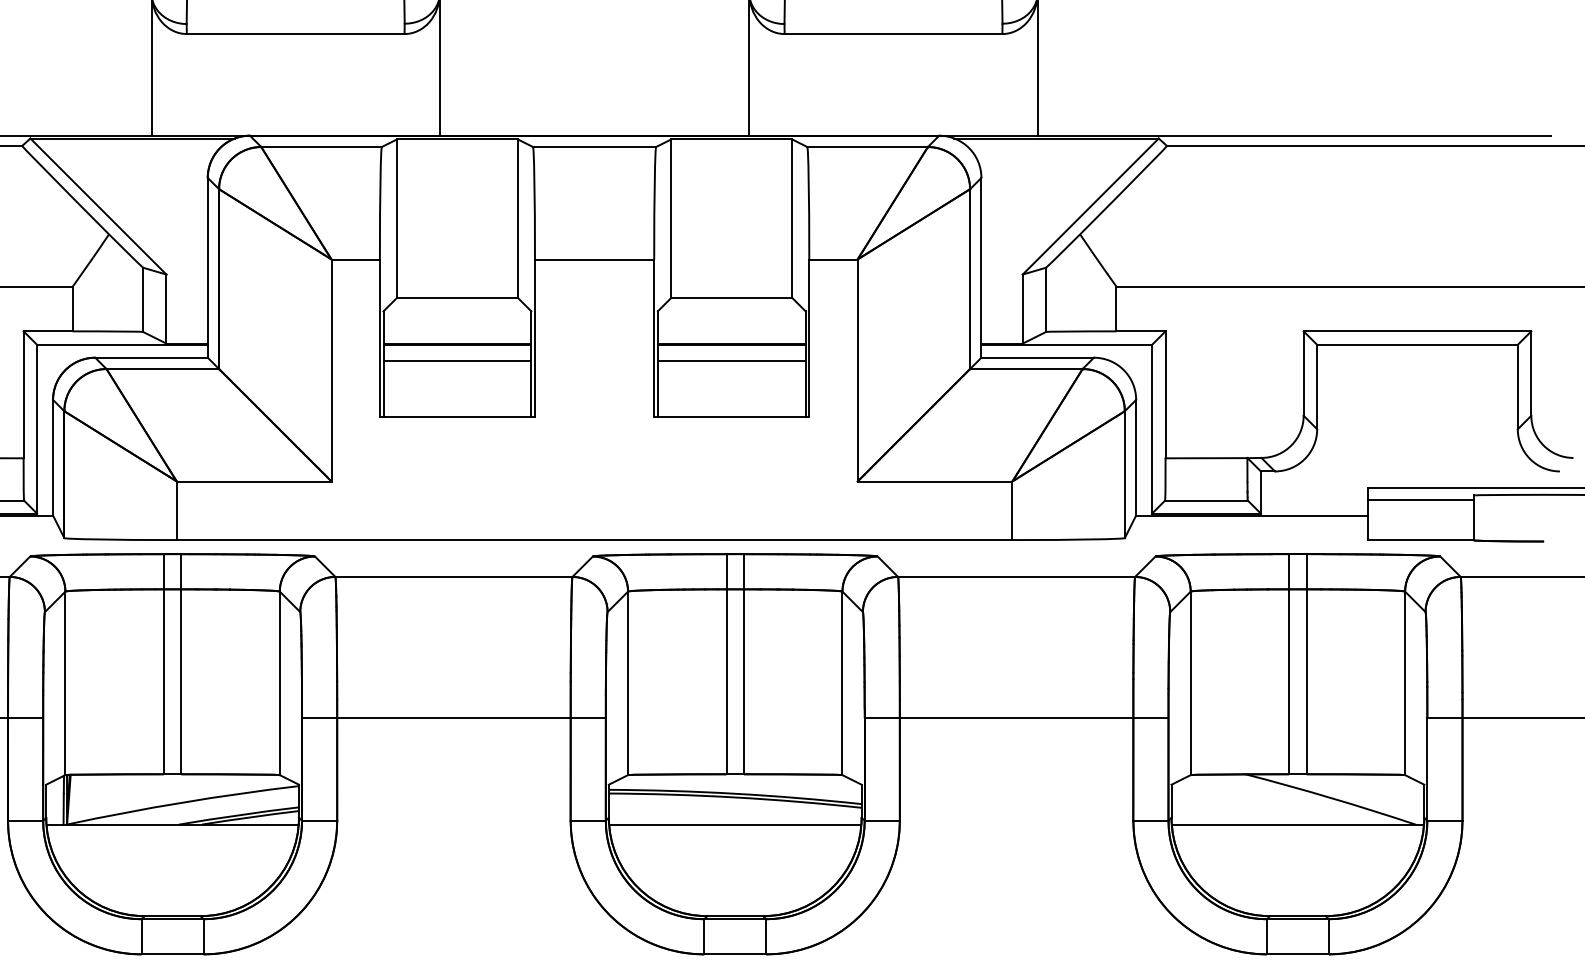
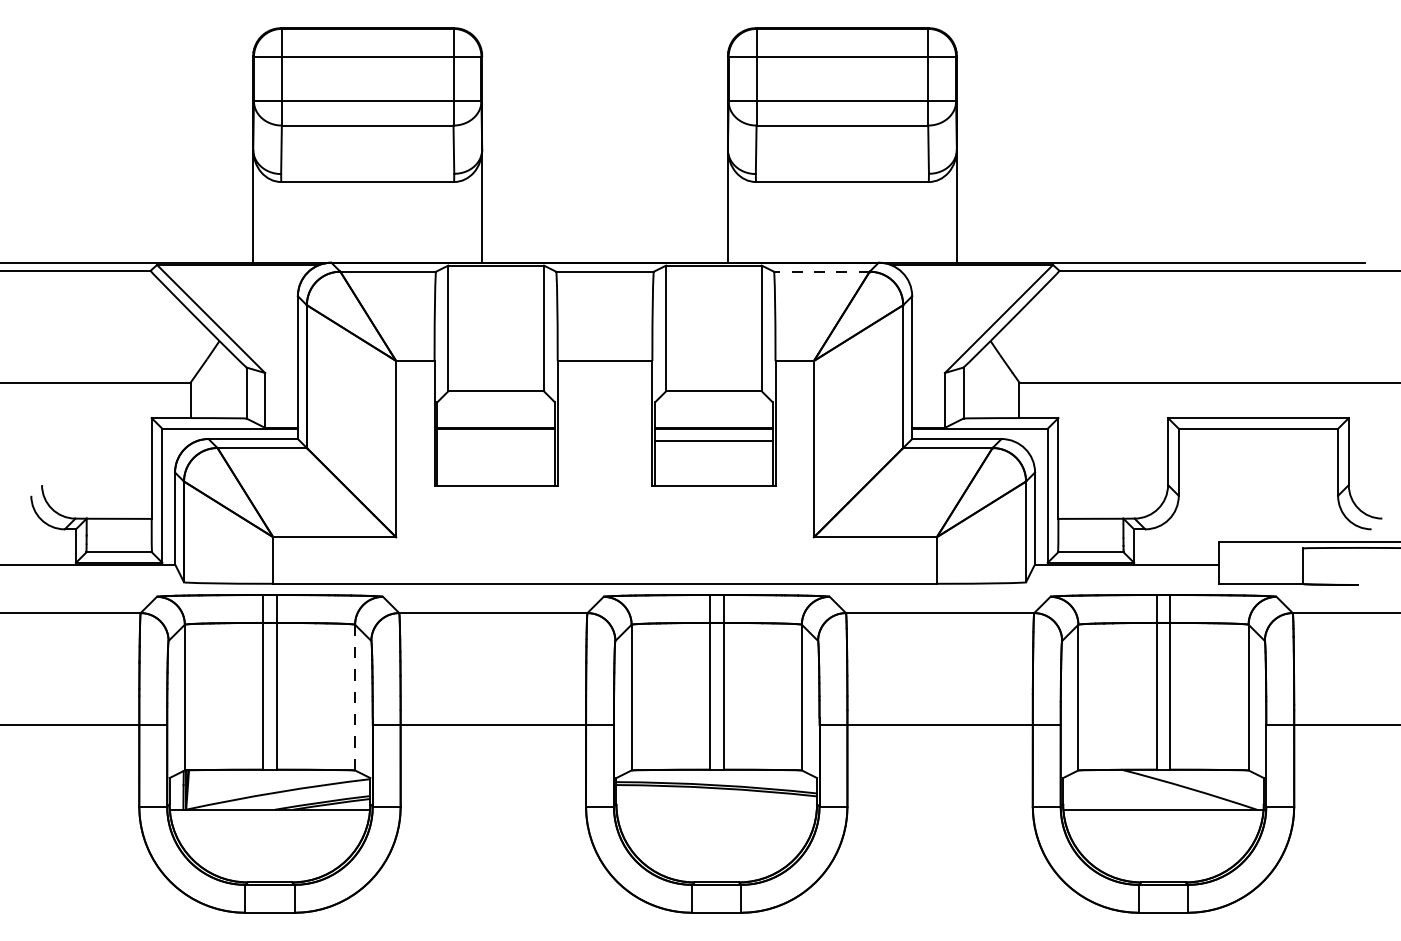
line: (867, 146) -> (821, 271), solid -> dashed
line: (456, 360) -> (495, 441), removed
line: (1421, 499) -> (1261, 551), removed
line: (280, 683) -> (355, 697), solid -> dashed
line: (734, 825) -> (716, 810), removed

